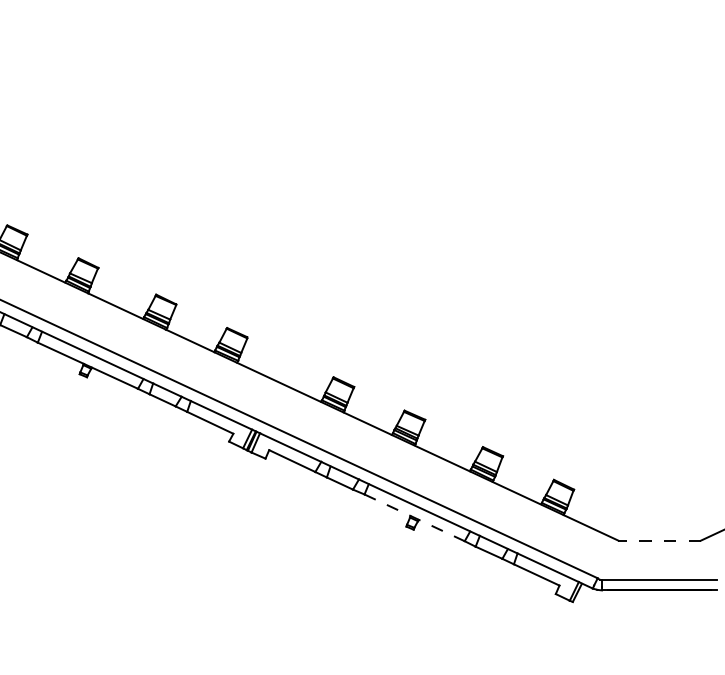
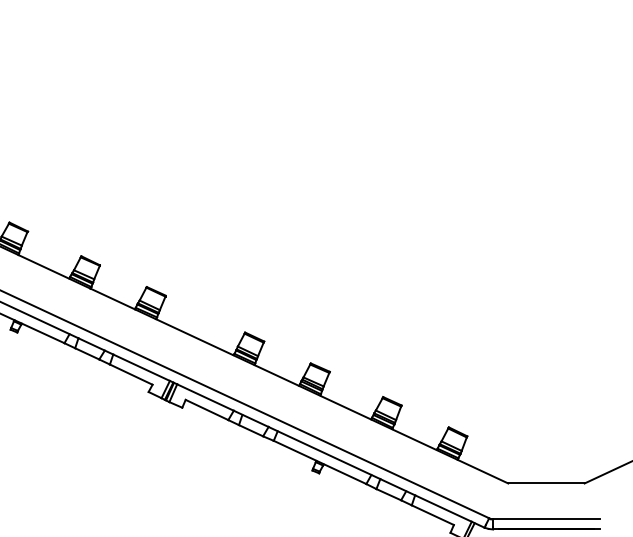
line: (415, 518) -> (320, 463), dashed -> solid
line: (659, 540) -> (546, 483), dashed -> solid

